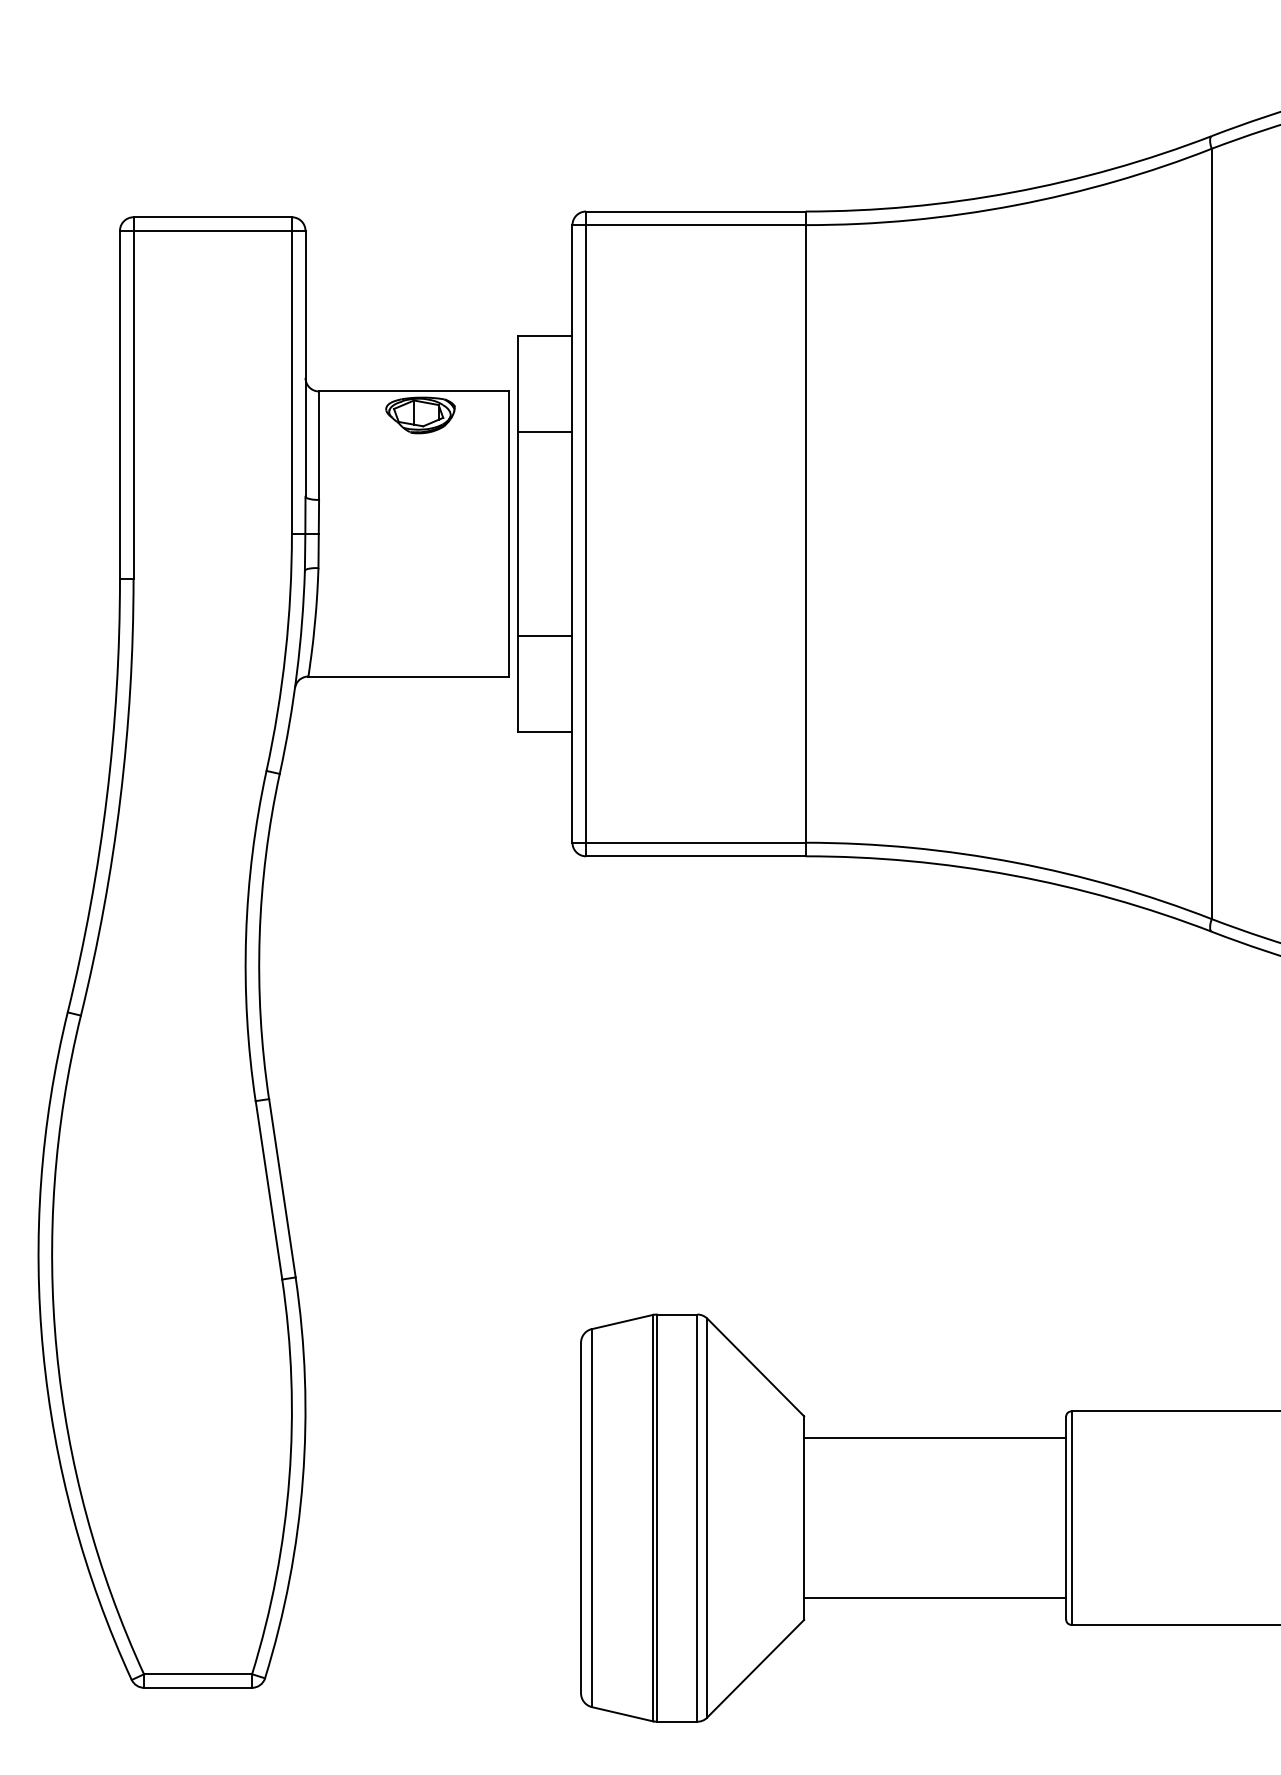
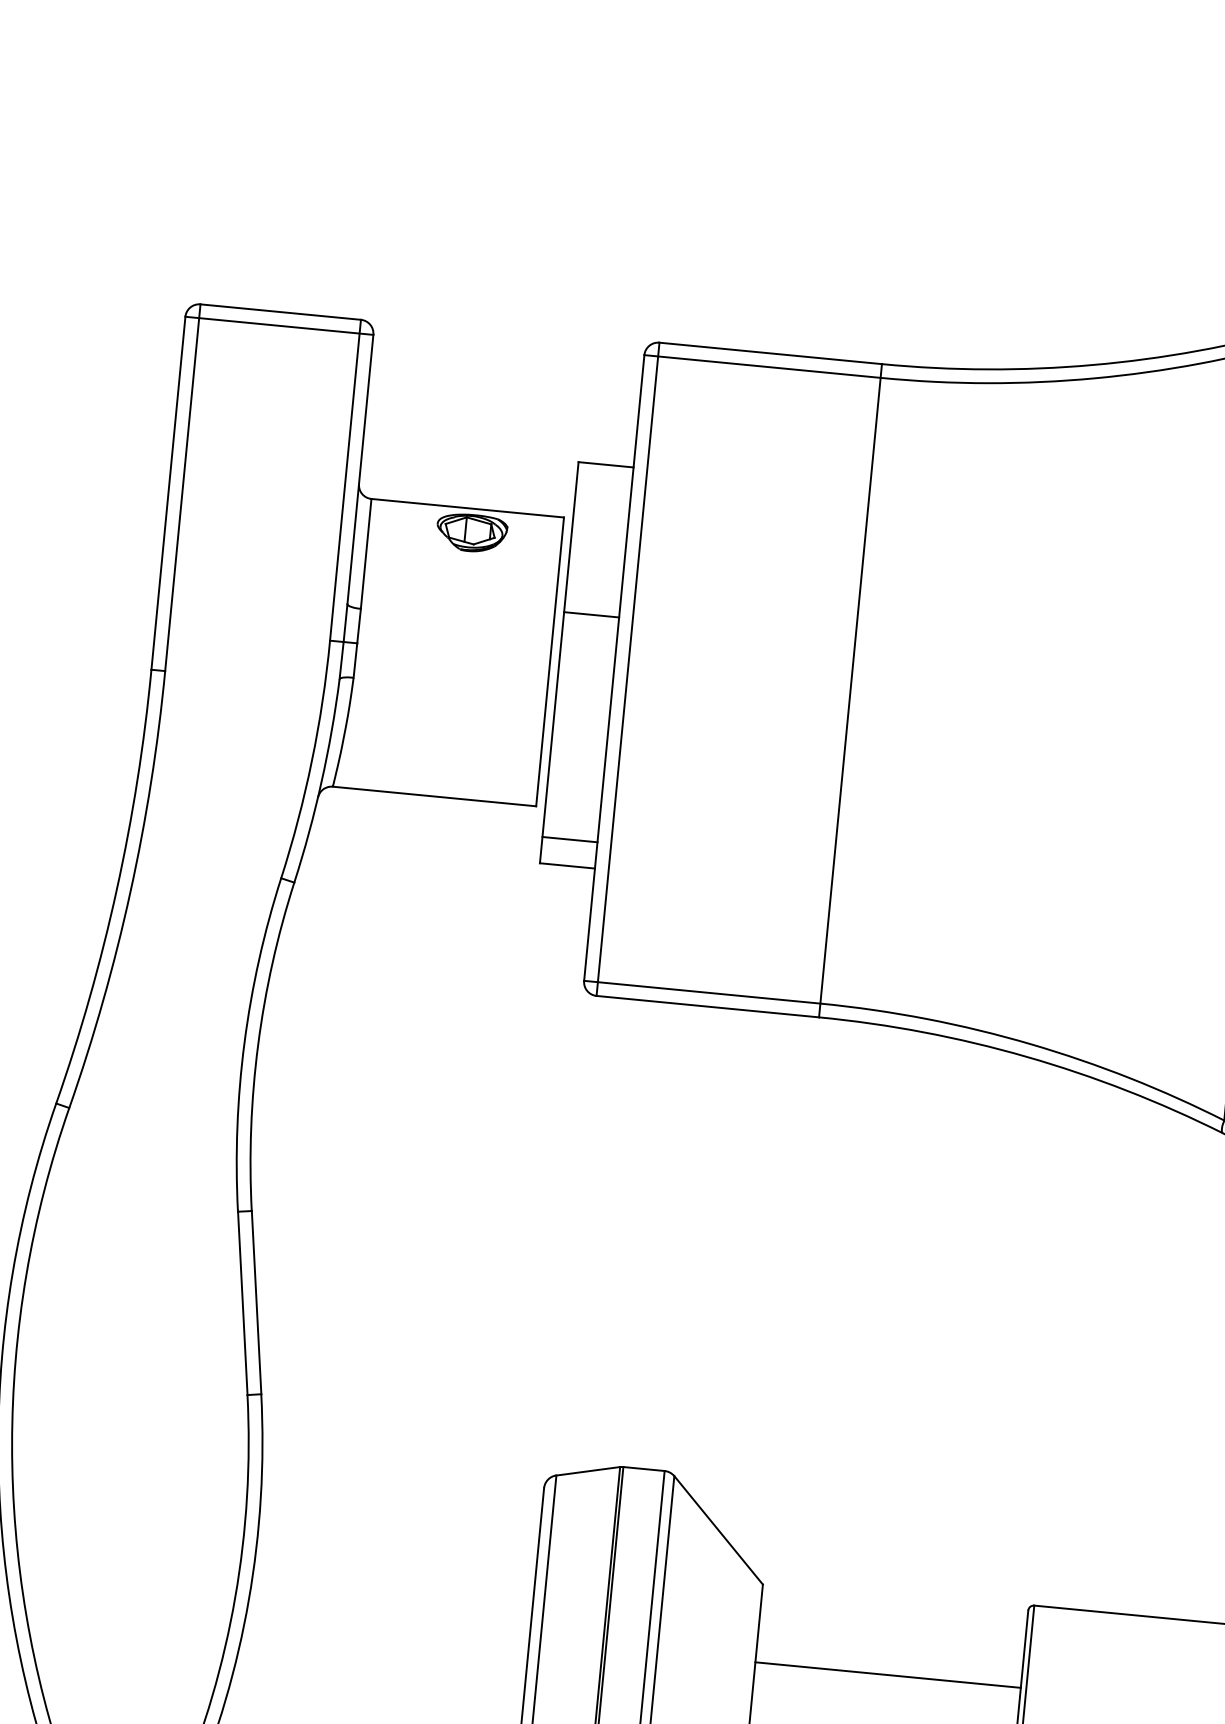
line: (545, 432) -> (591, 615), moved
line: (545, 635) -> (570, 839), moved
line: (935, 1438) -> (888, 1675), moved

